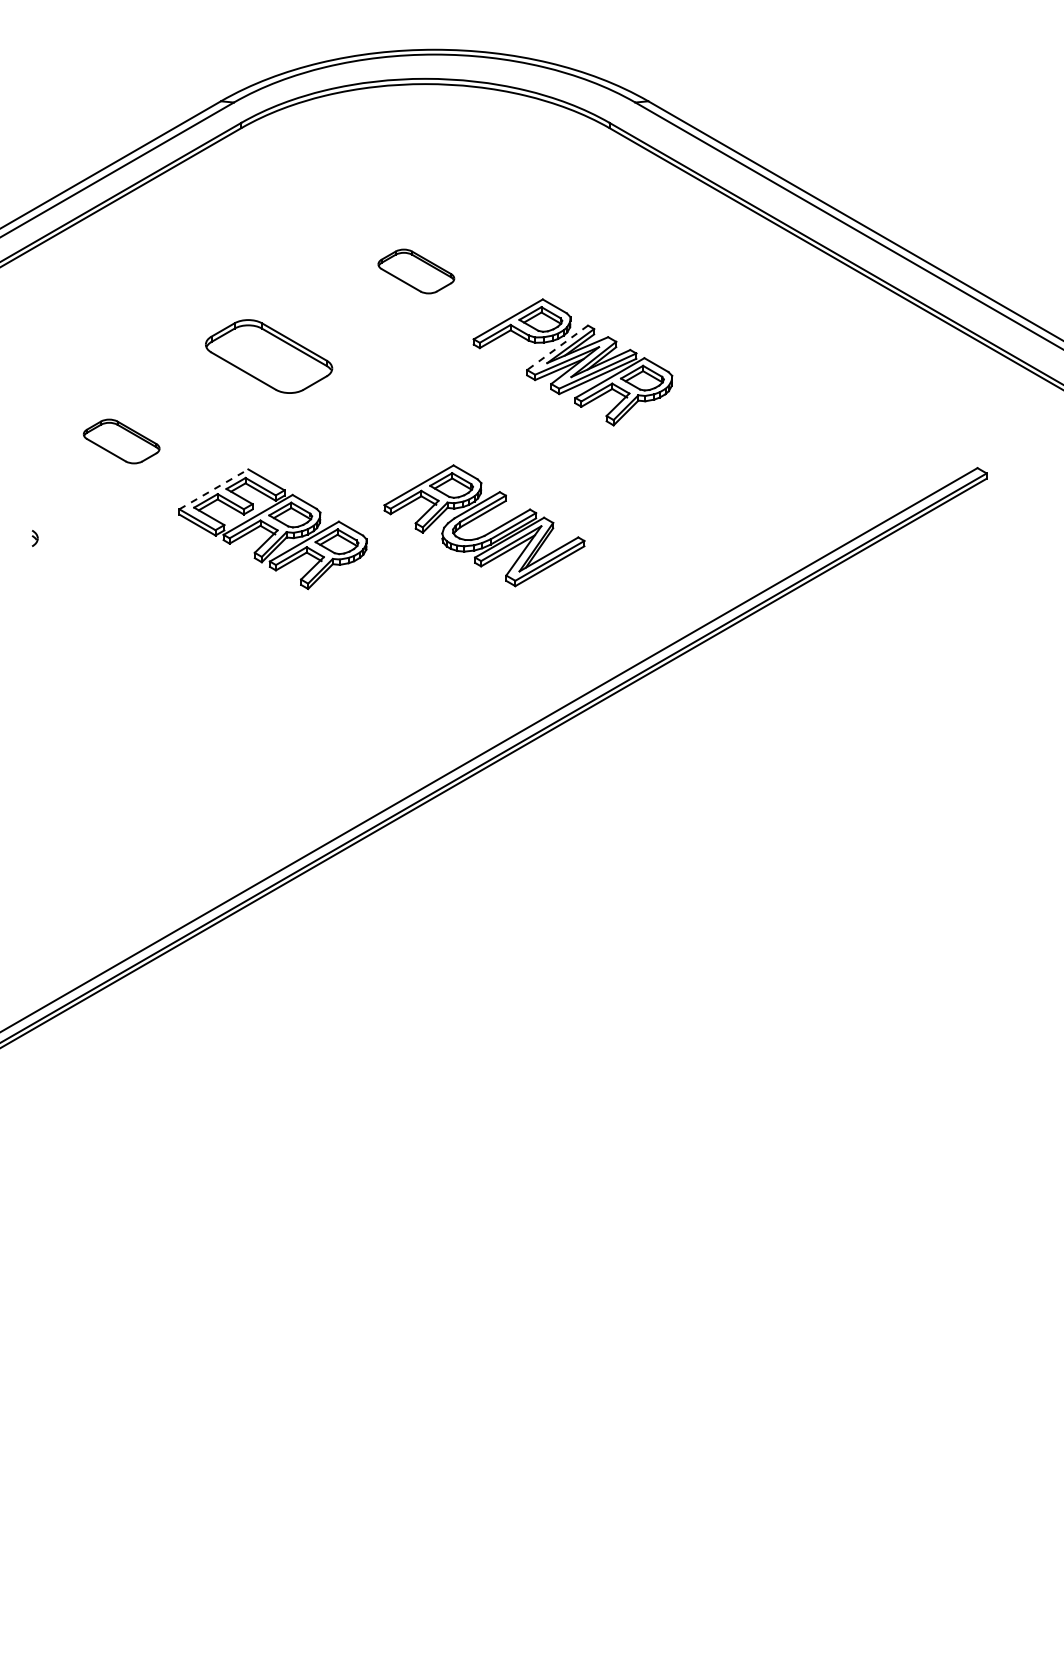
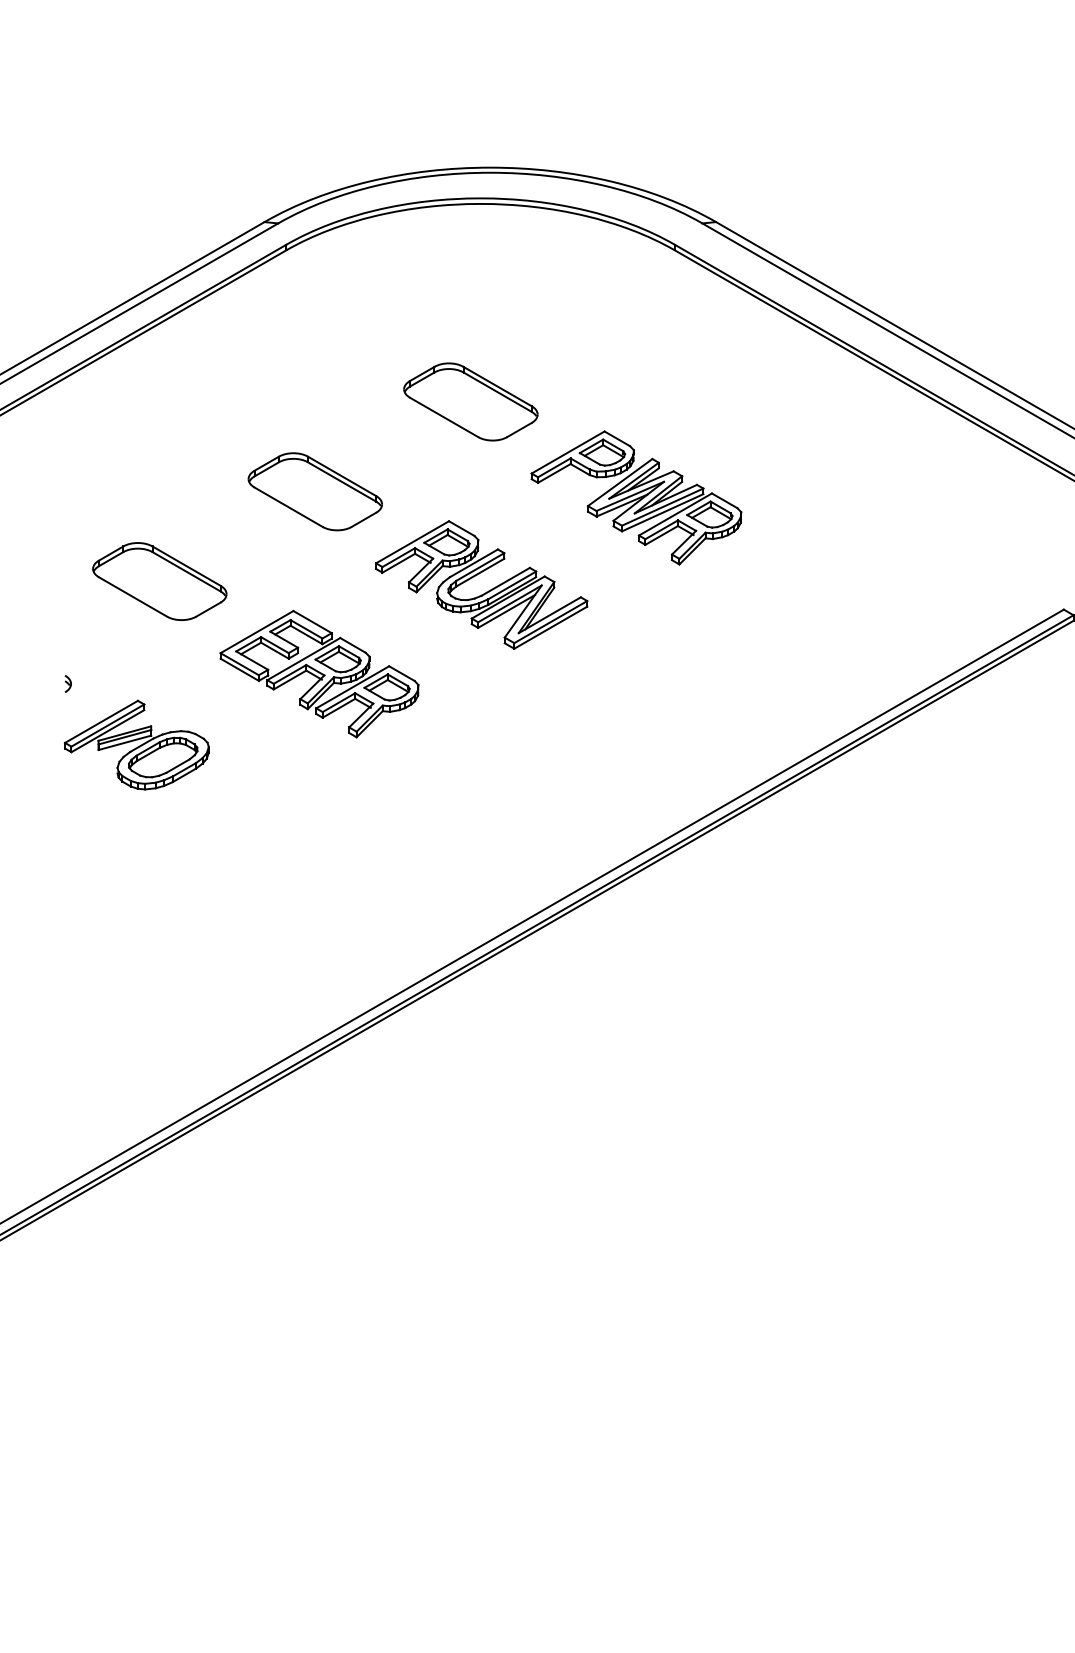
part: (416, 271) -> (471, 401), size x1.67
line: (557, 347) -> (620, 482), dashed -> solid
part: (121, 441) -> (159, 581), size x1.67
line: (213, 489) -> (256, 632), dashed -> solid
part: (488, 532) -> (485, 592), moved
part: (100, 596) -> (137, 745), added

